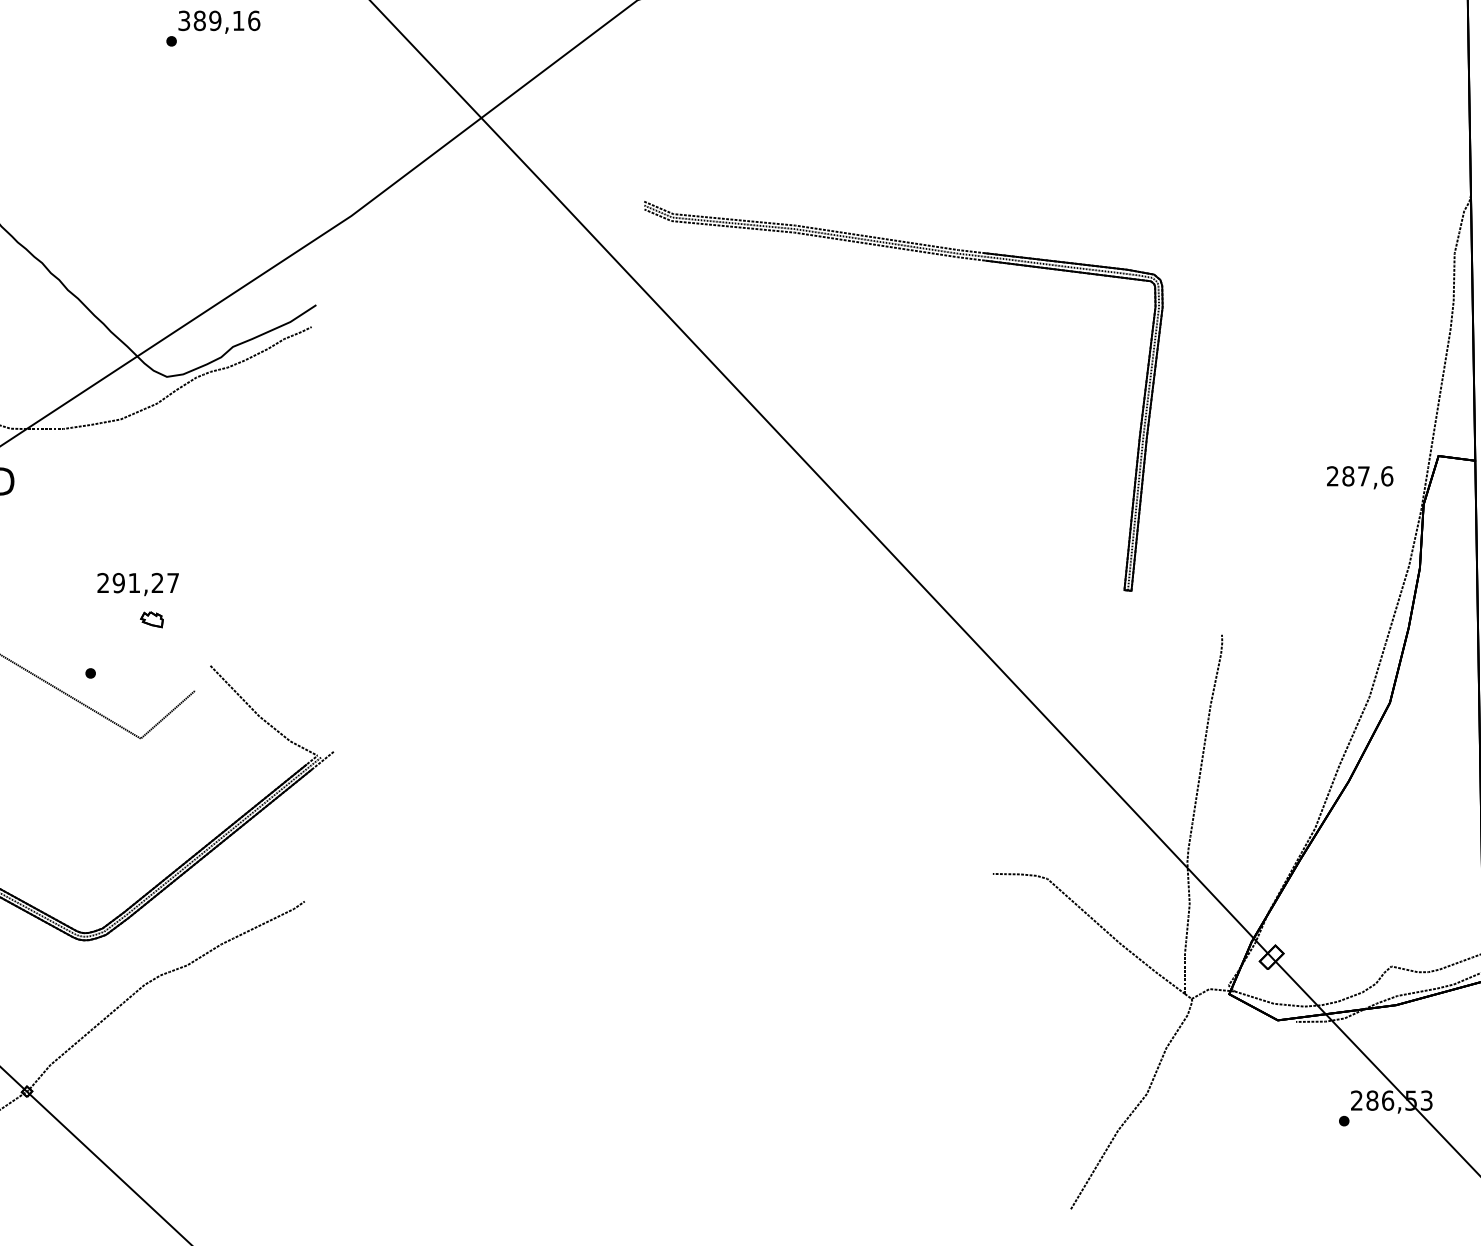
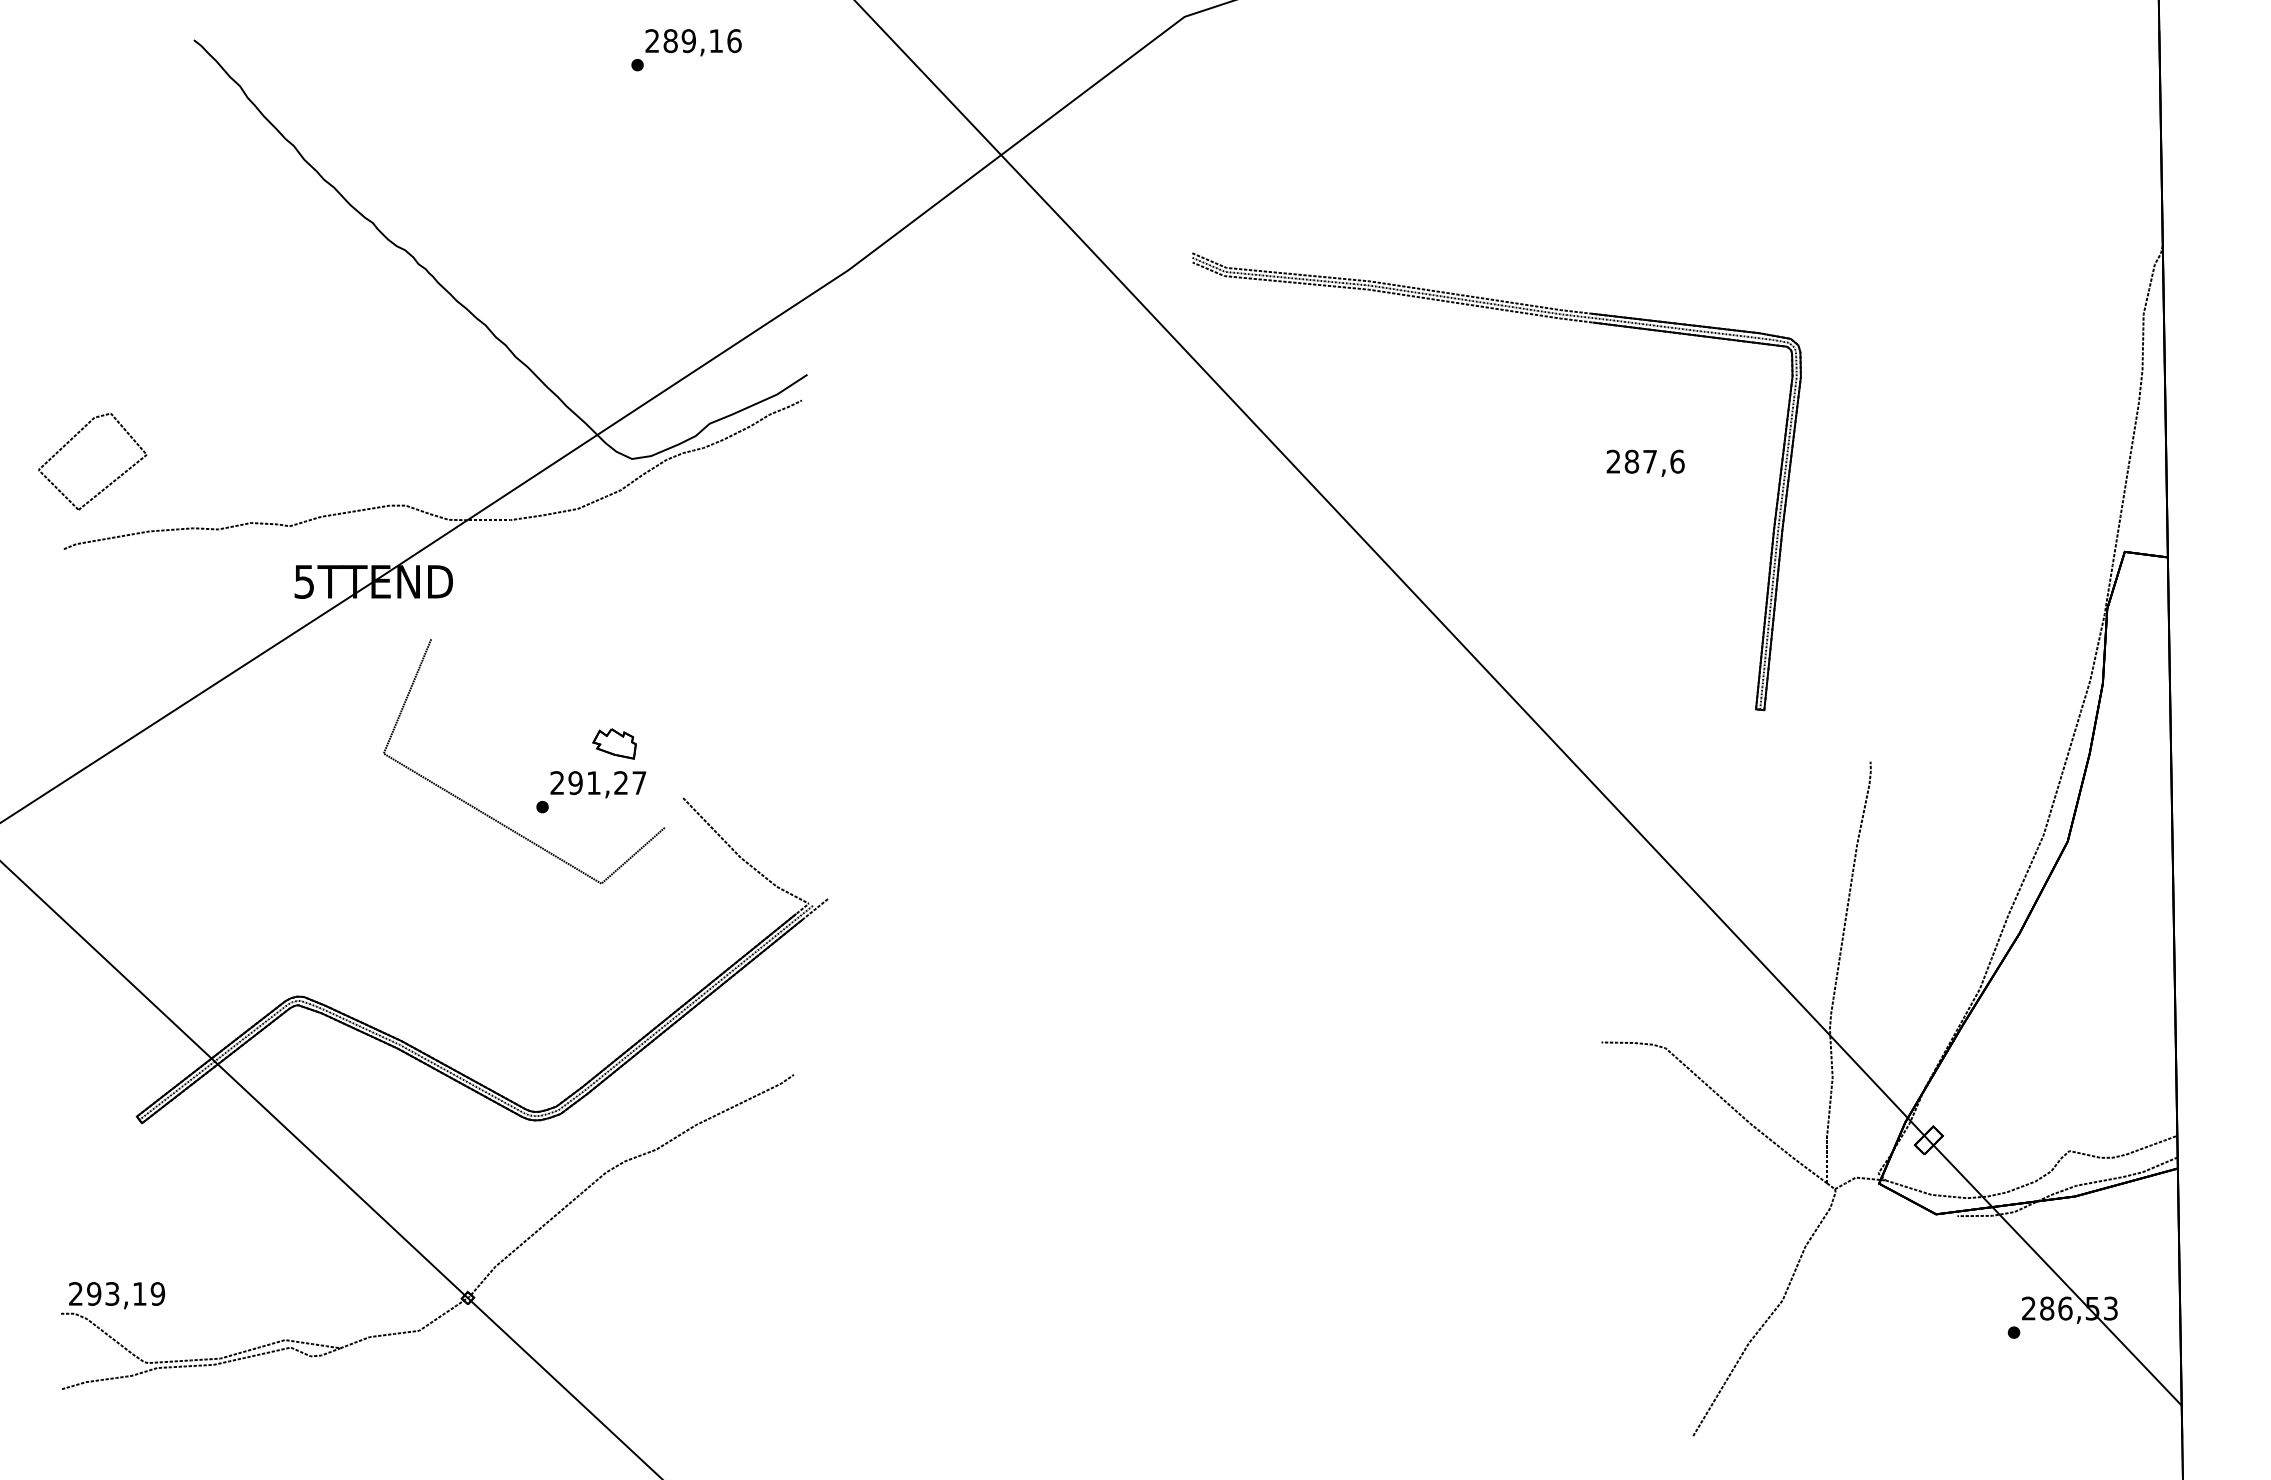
text: (184, 21) -> (652, 41), 389,16 -> 289,16
text: (1359, 476) -> (1645, 462), moved
text: (138, 584) -> (598, 784), moved
part: (151, 619) -> (614, 743), size x1.67

